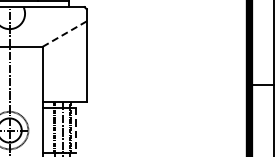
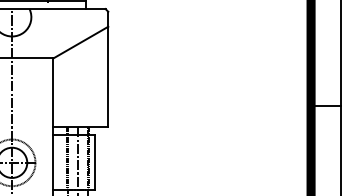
line: (64, 34) -> (80, 43), dashed -> solid
line: (75, 131) -> (94, 164), dashed -> solid

